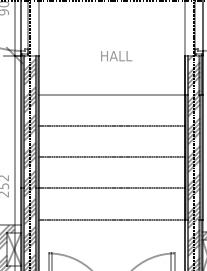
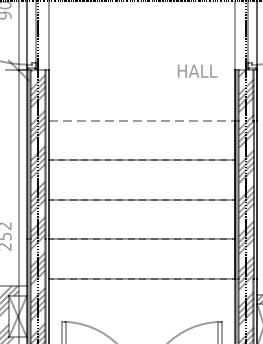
text: (116, 56) -> (197, 71), moved
line: (112, 95) -> (142, 121), solid -> dashed

